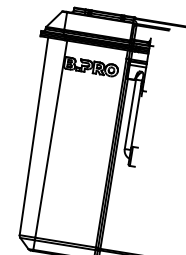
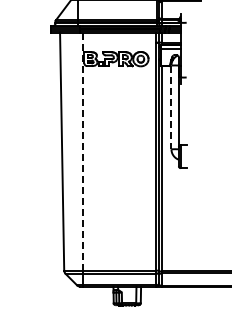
line: (130, 114) -> (171, 107), solid -> dashed
line: (51, 139) -> (83, 152), solid -> dashed

